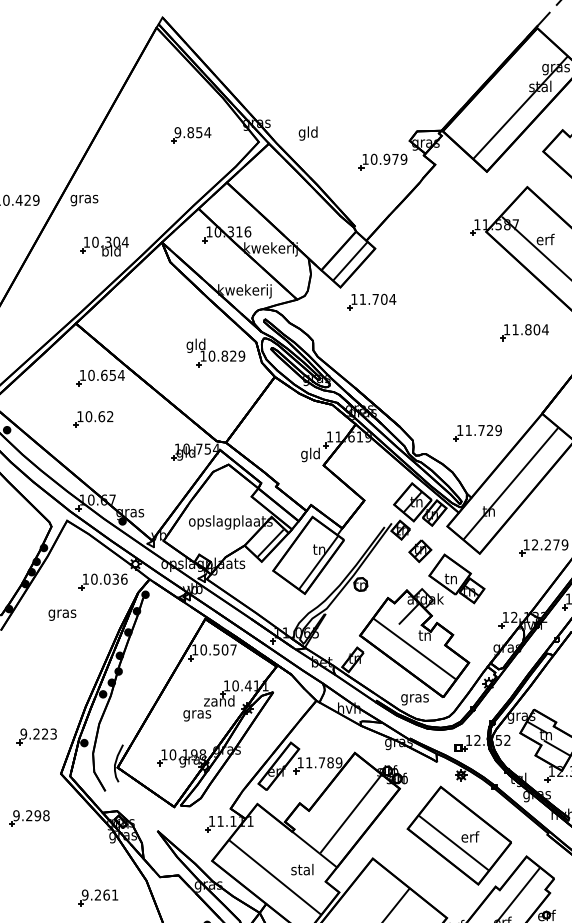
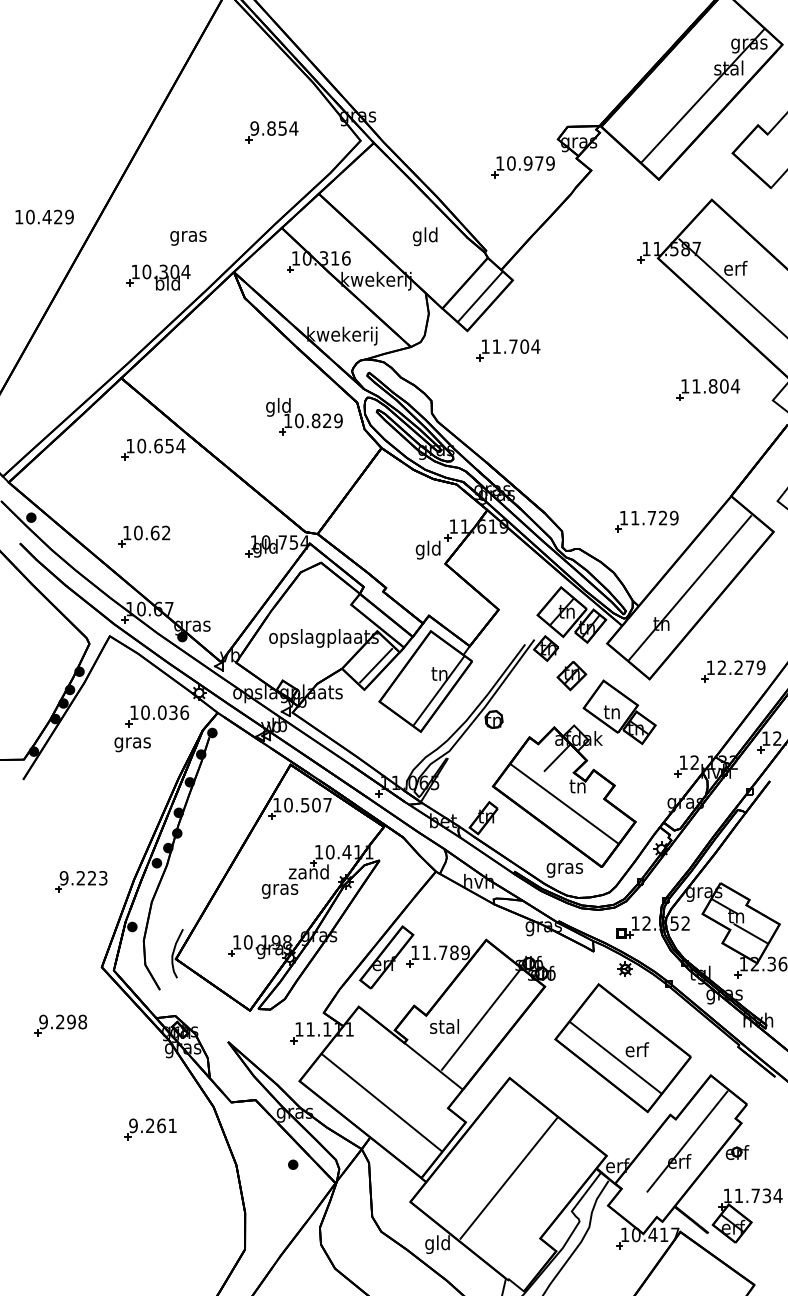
text: (307, 133) -> (424, 236), moved
text: (84, 200) -> (188, 238), moved
part: (93, 419) -> (144, 536), moved
text: (62, 615) -> (132, 744), moved
part: (37, 736) -> (81, 881), moved
text: (302, 869) -> (444, 1026), moved

